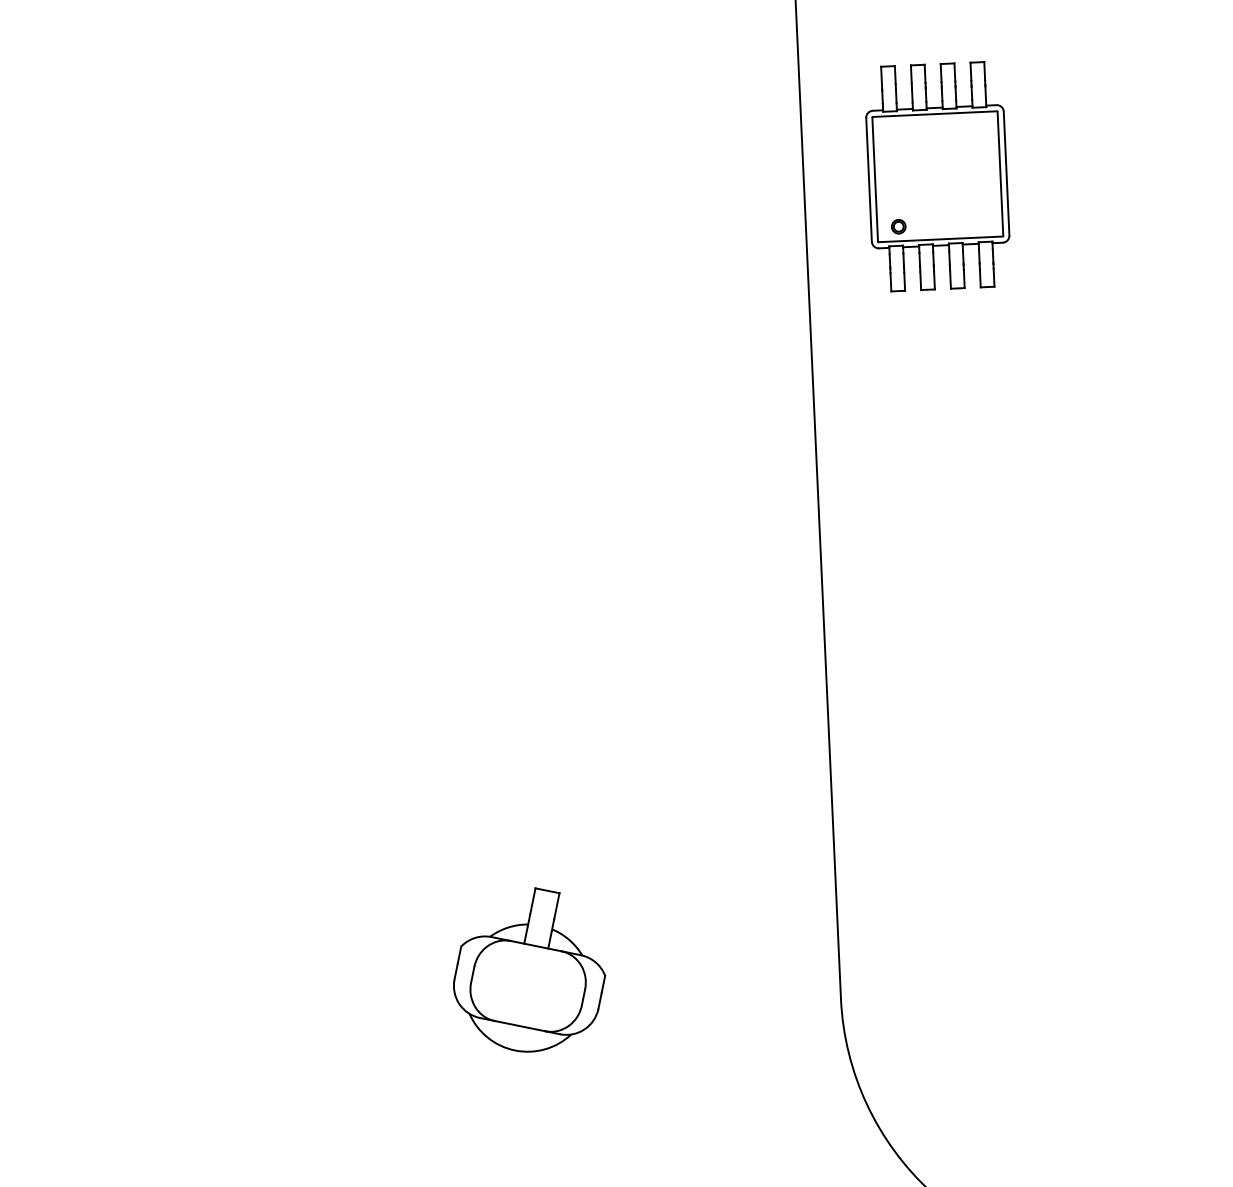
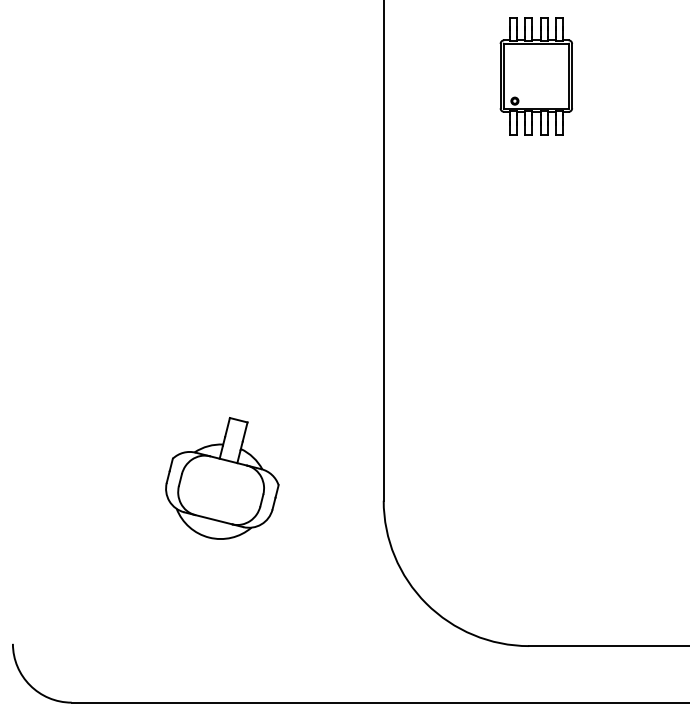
part: (936, 177) -> (535, 76), moved
part: (529, 970) -> (222, 478), size x1.43

